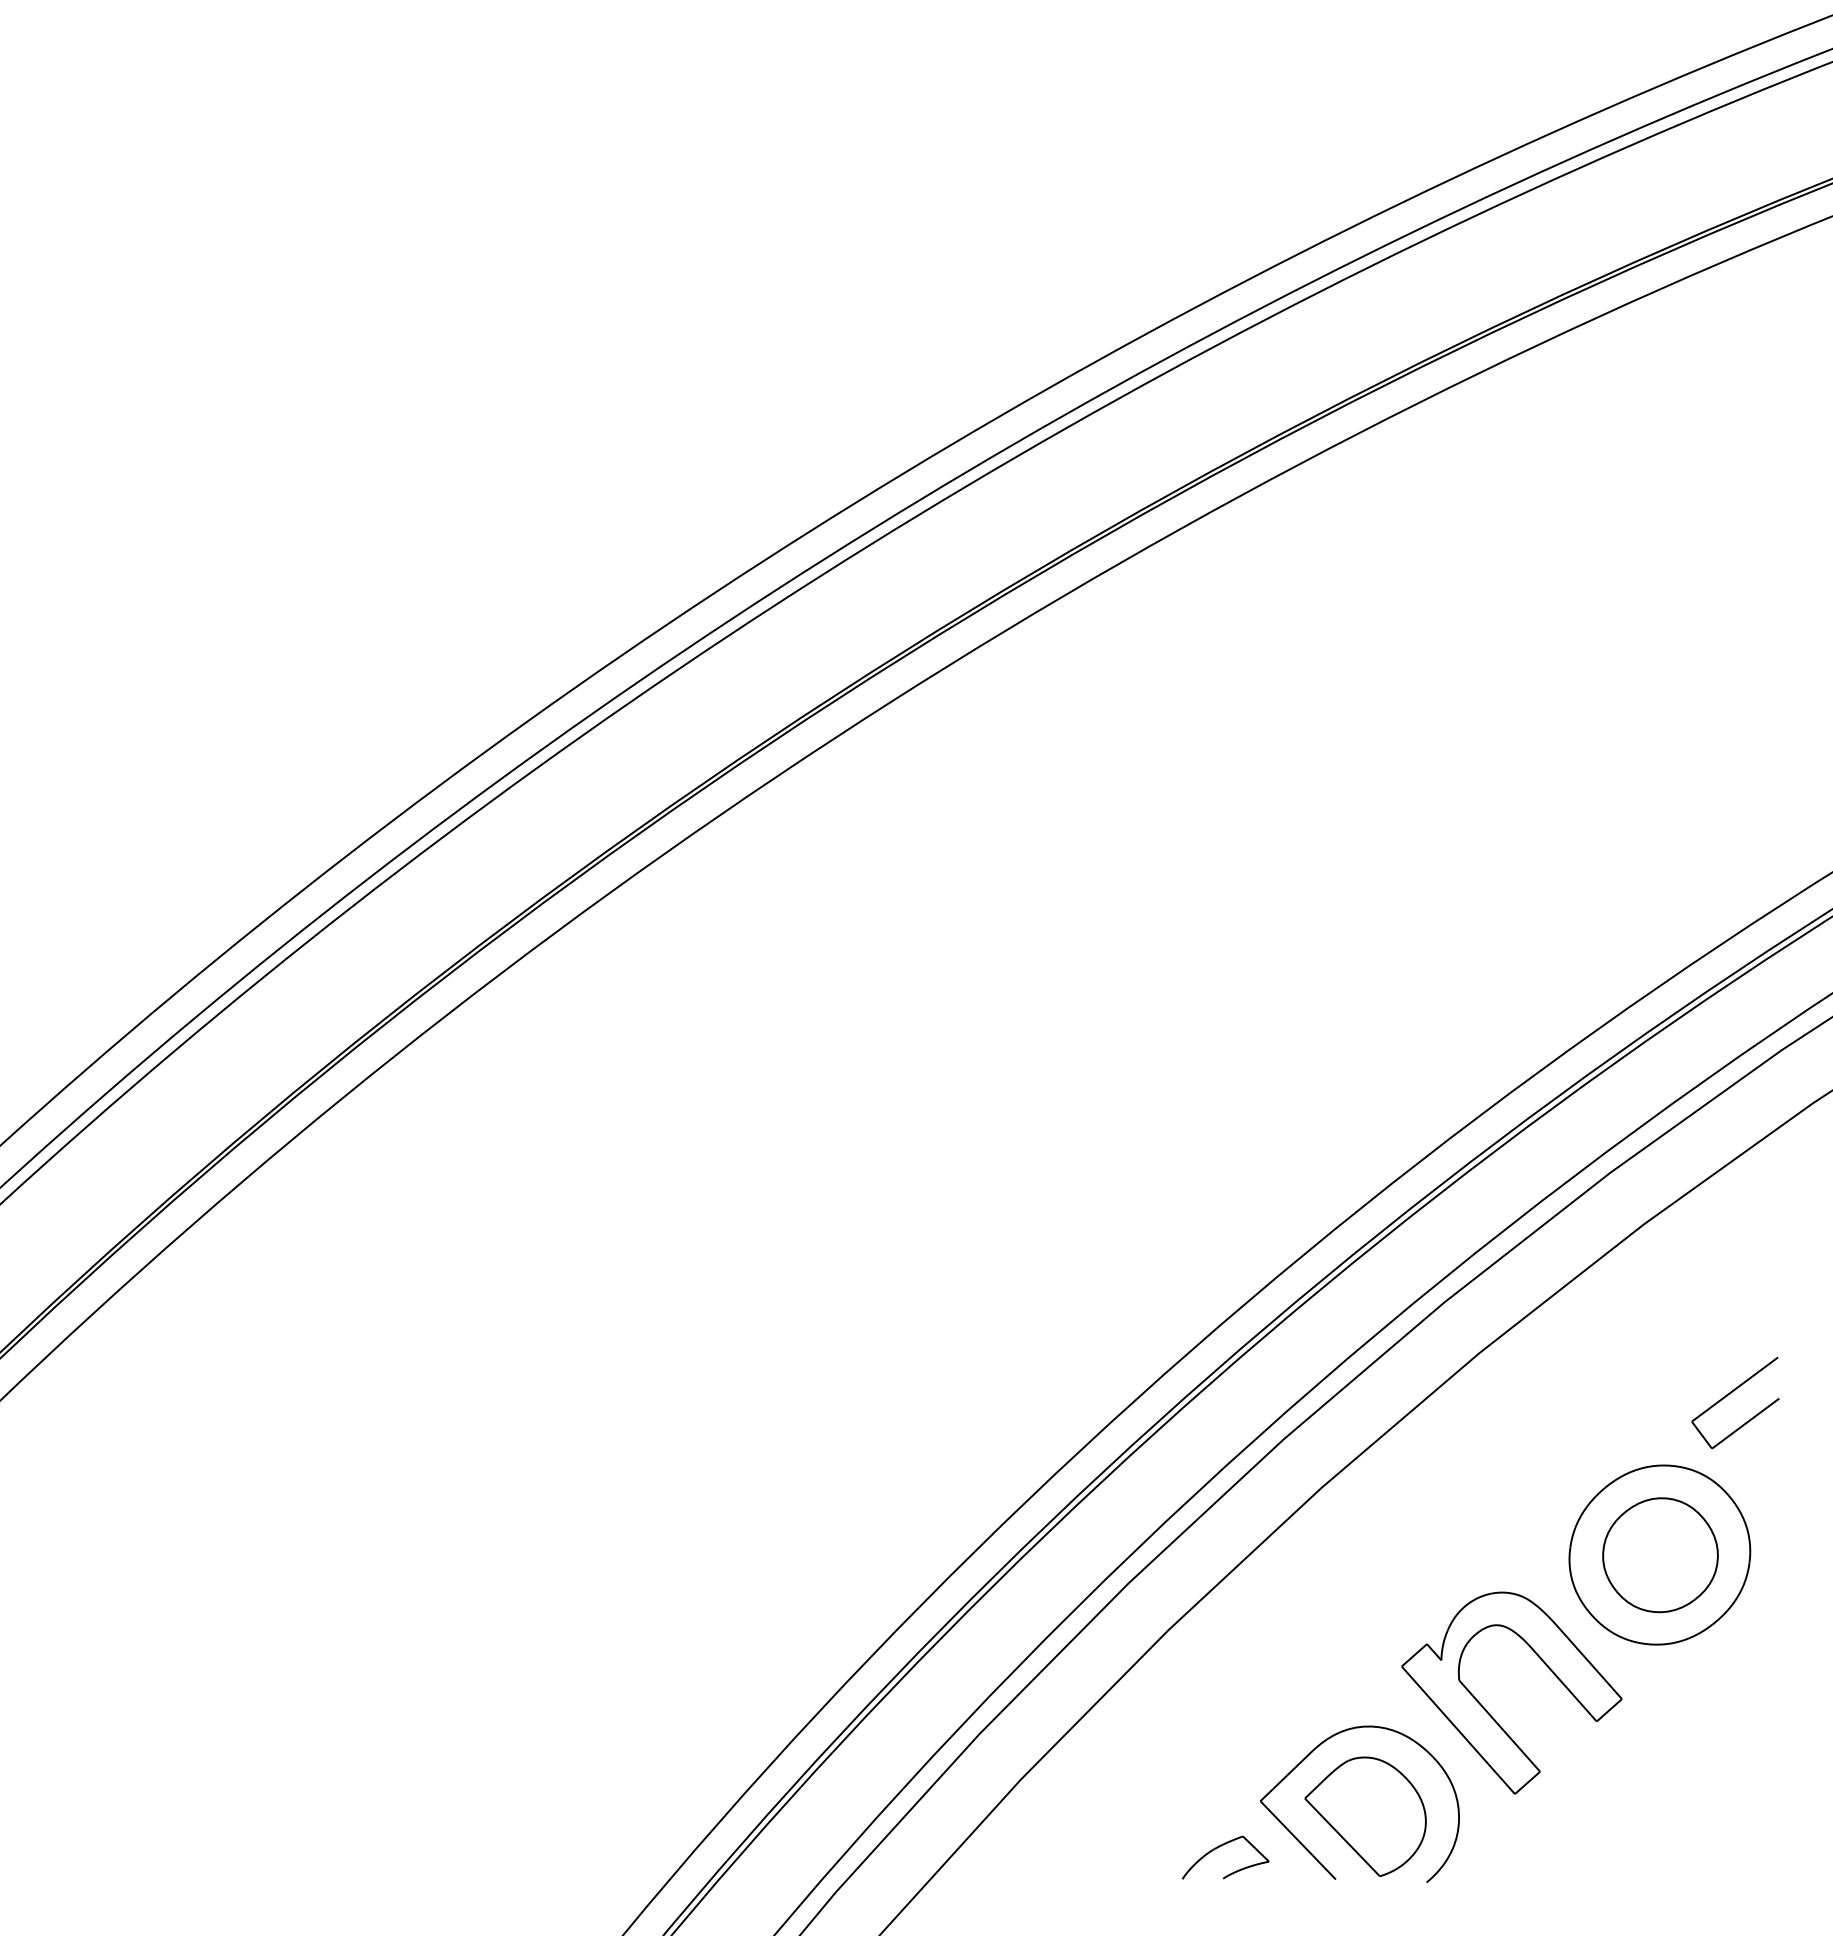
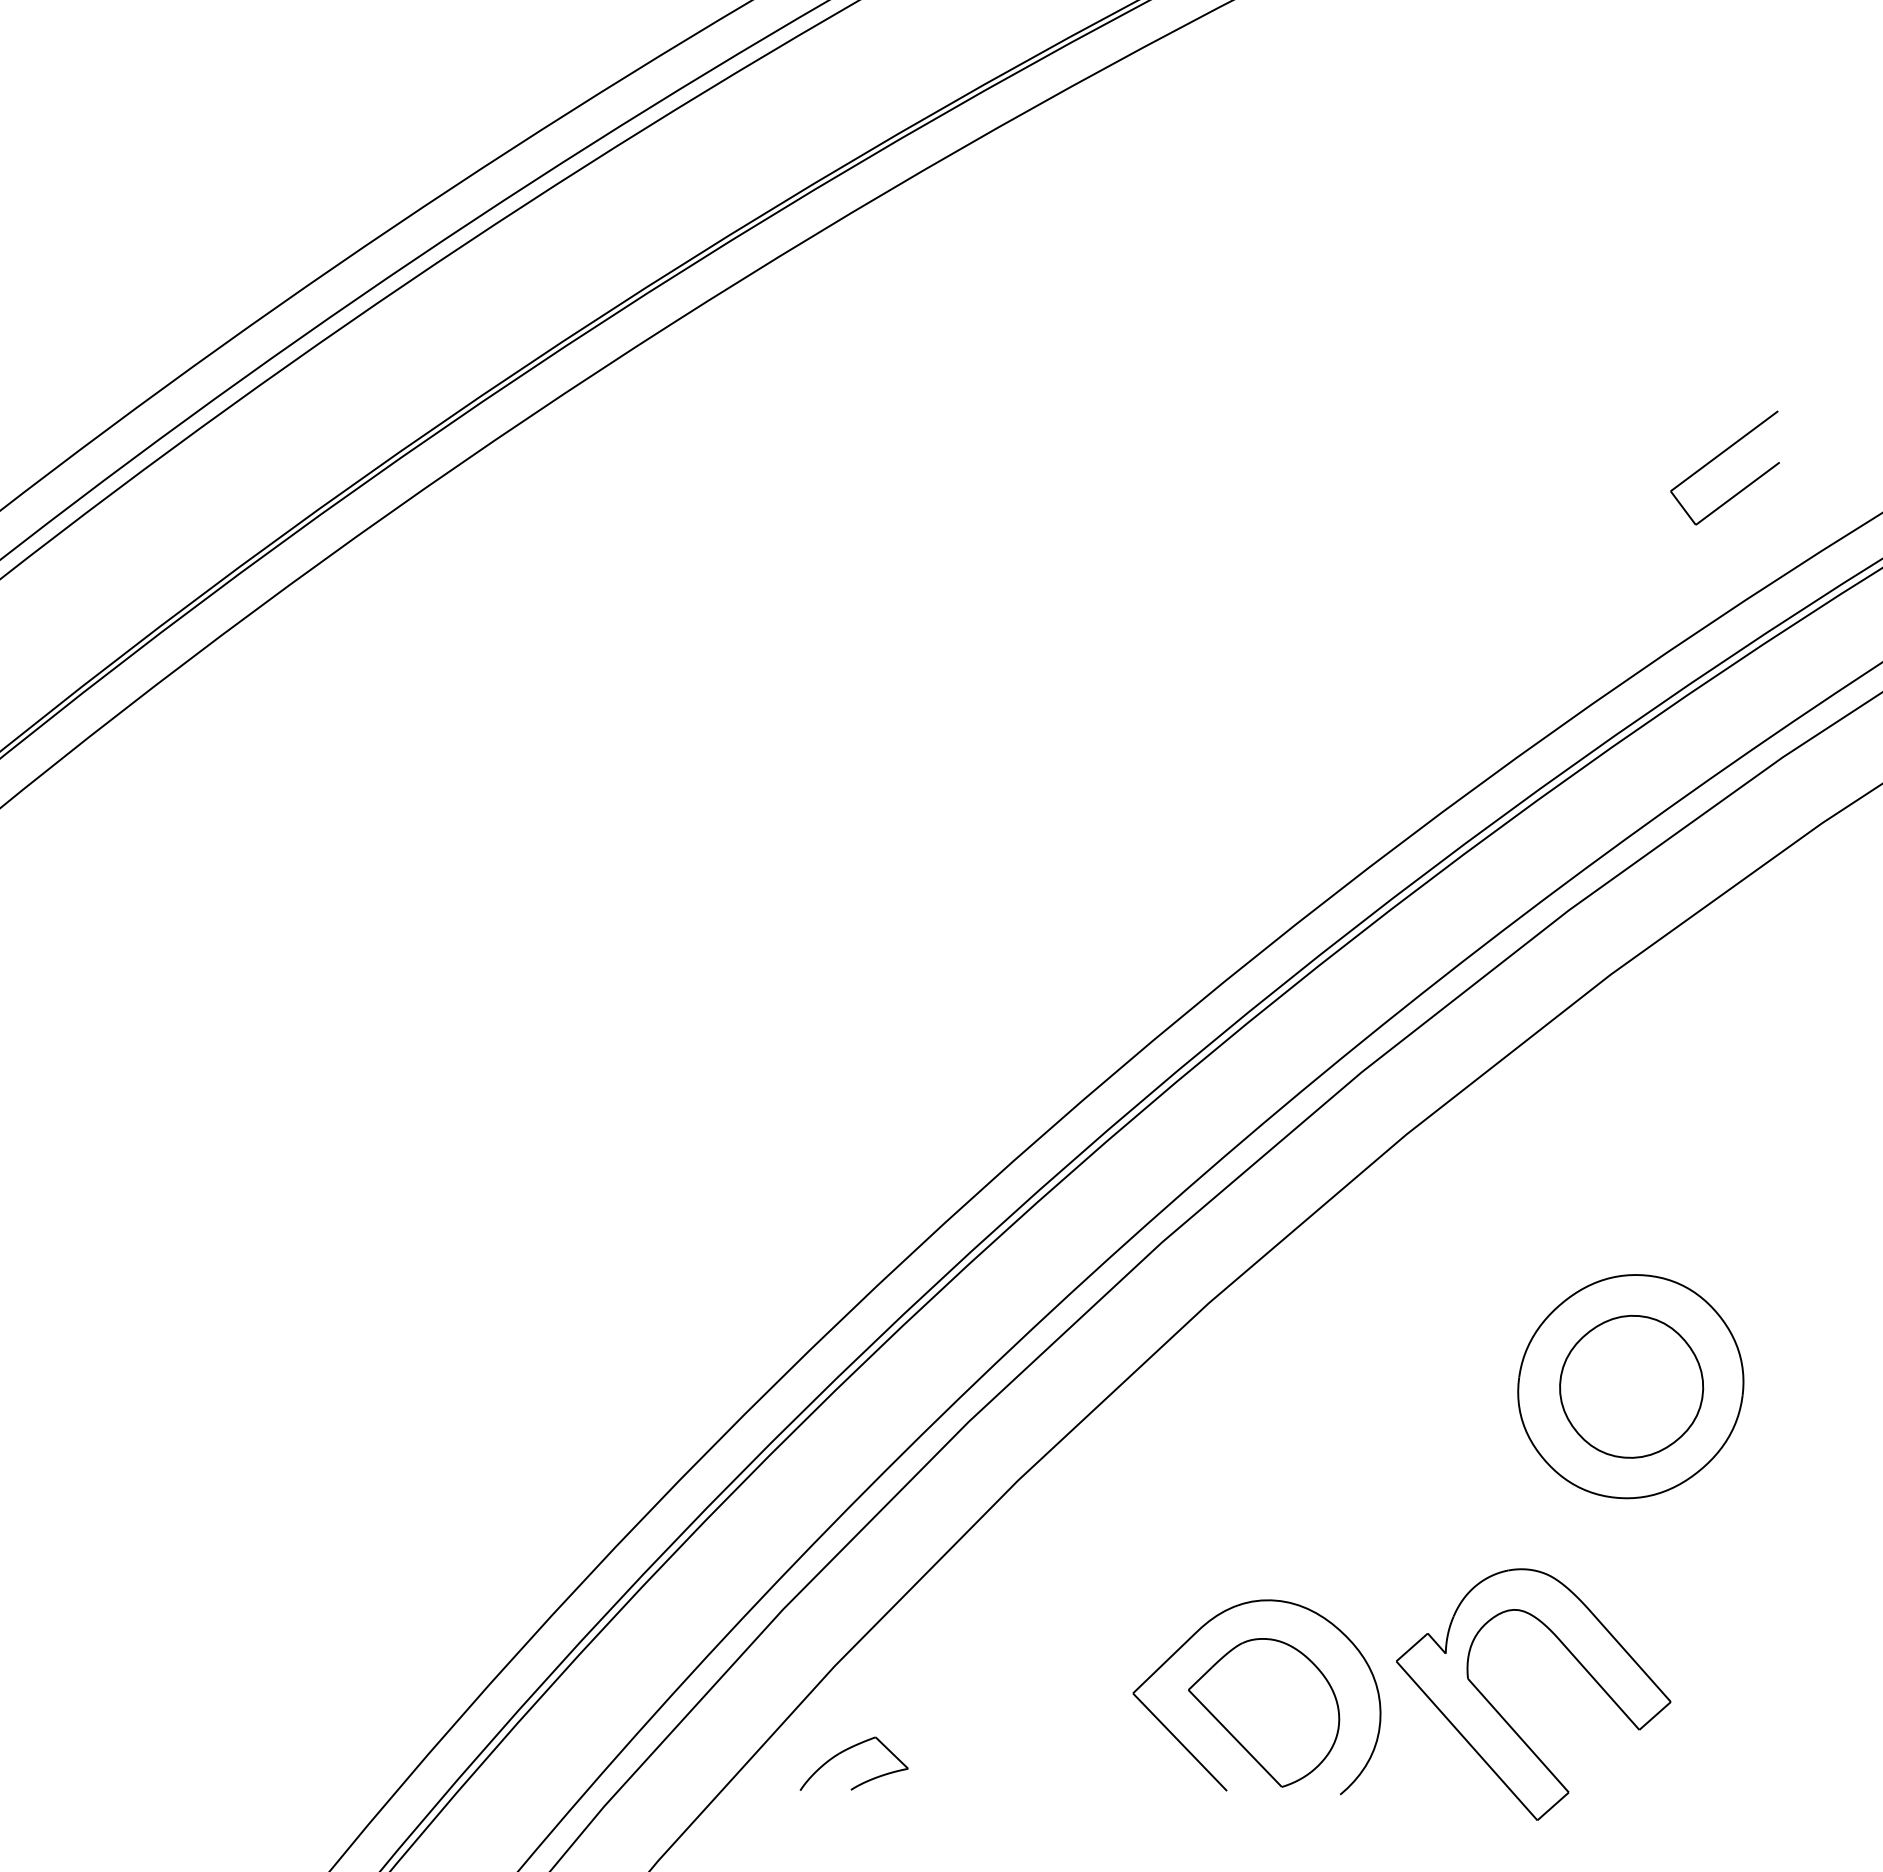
part: (1730, 1394) -> (1718, 457), moved
part: (1488, 1711) -> (1504, 1717), moved
part: (1219, 1847) -> (846, 1751), moved

